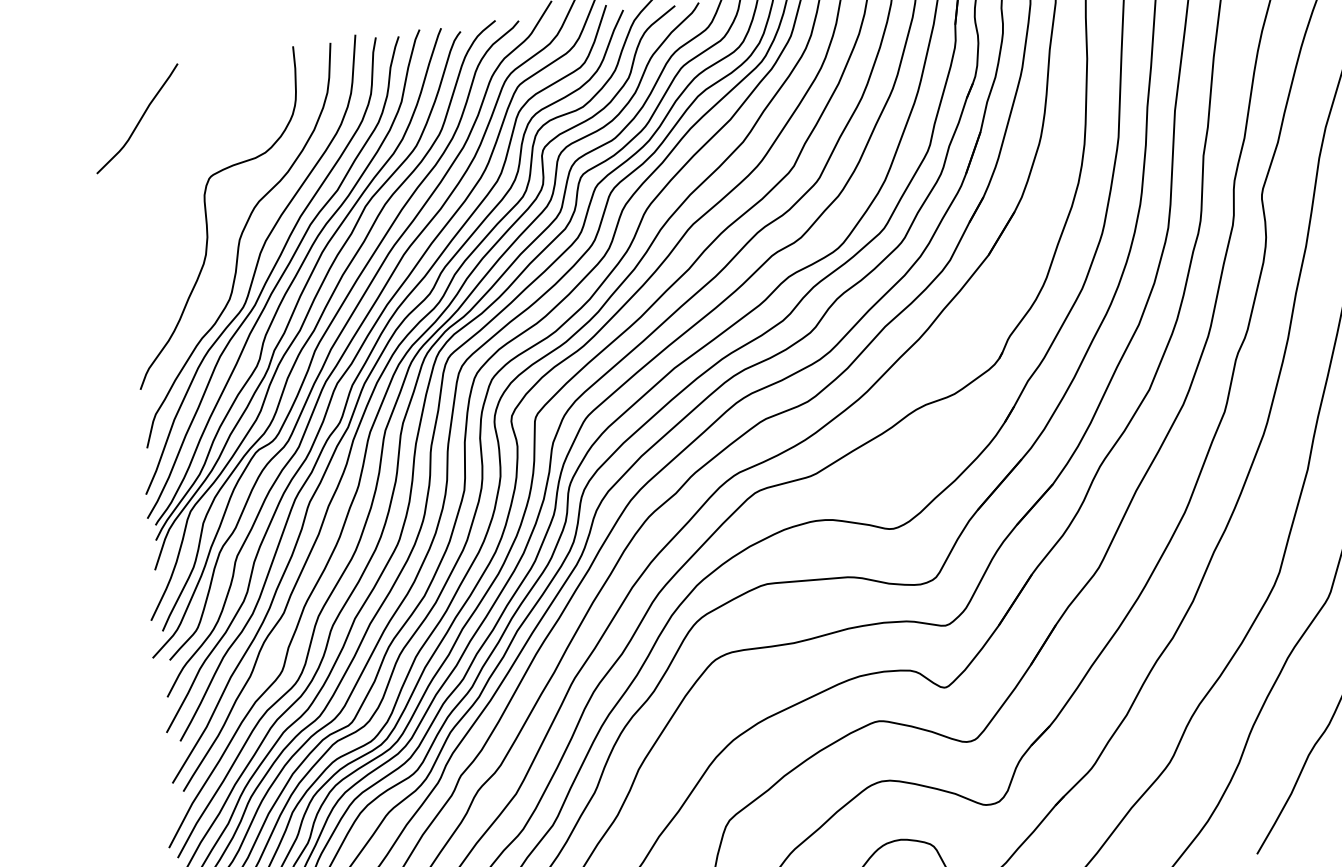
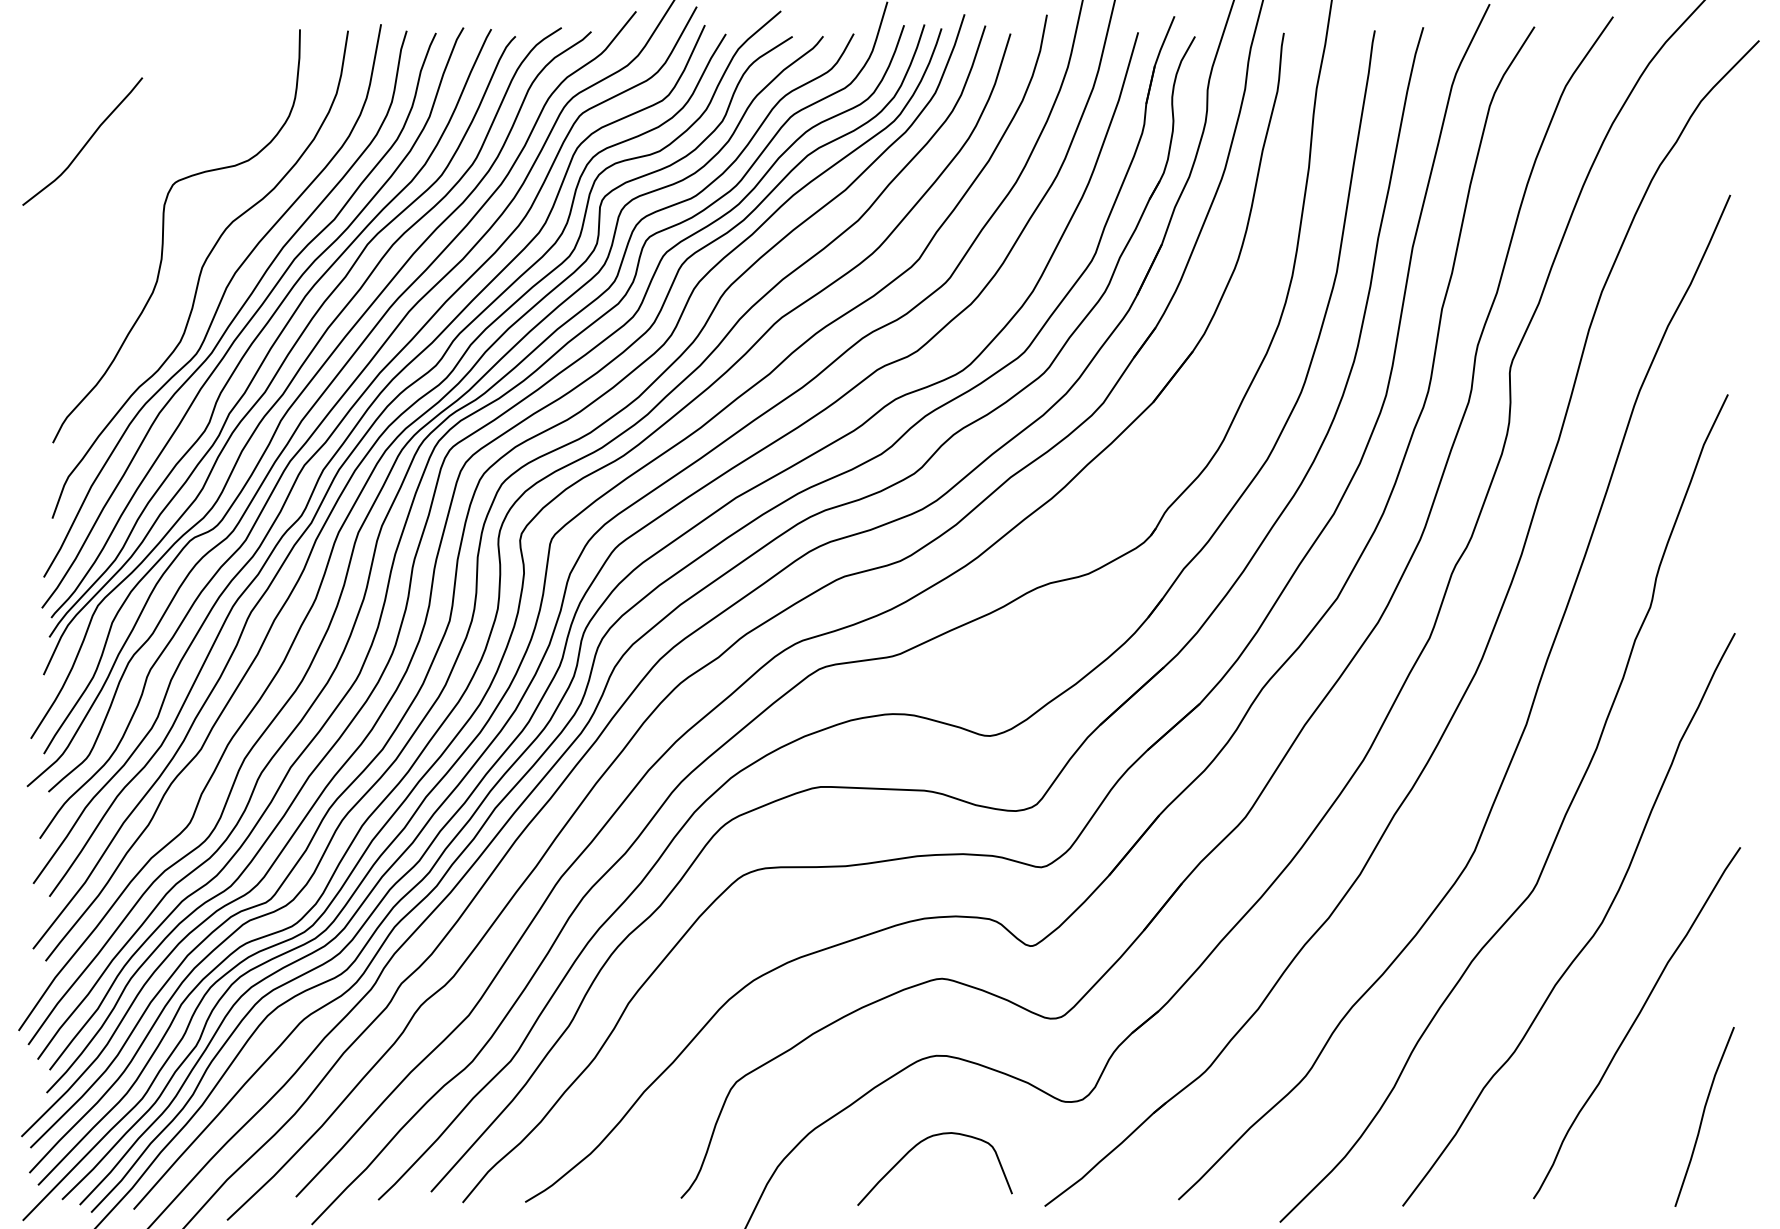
curve: (139, 119) -> (85, 143), moved

